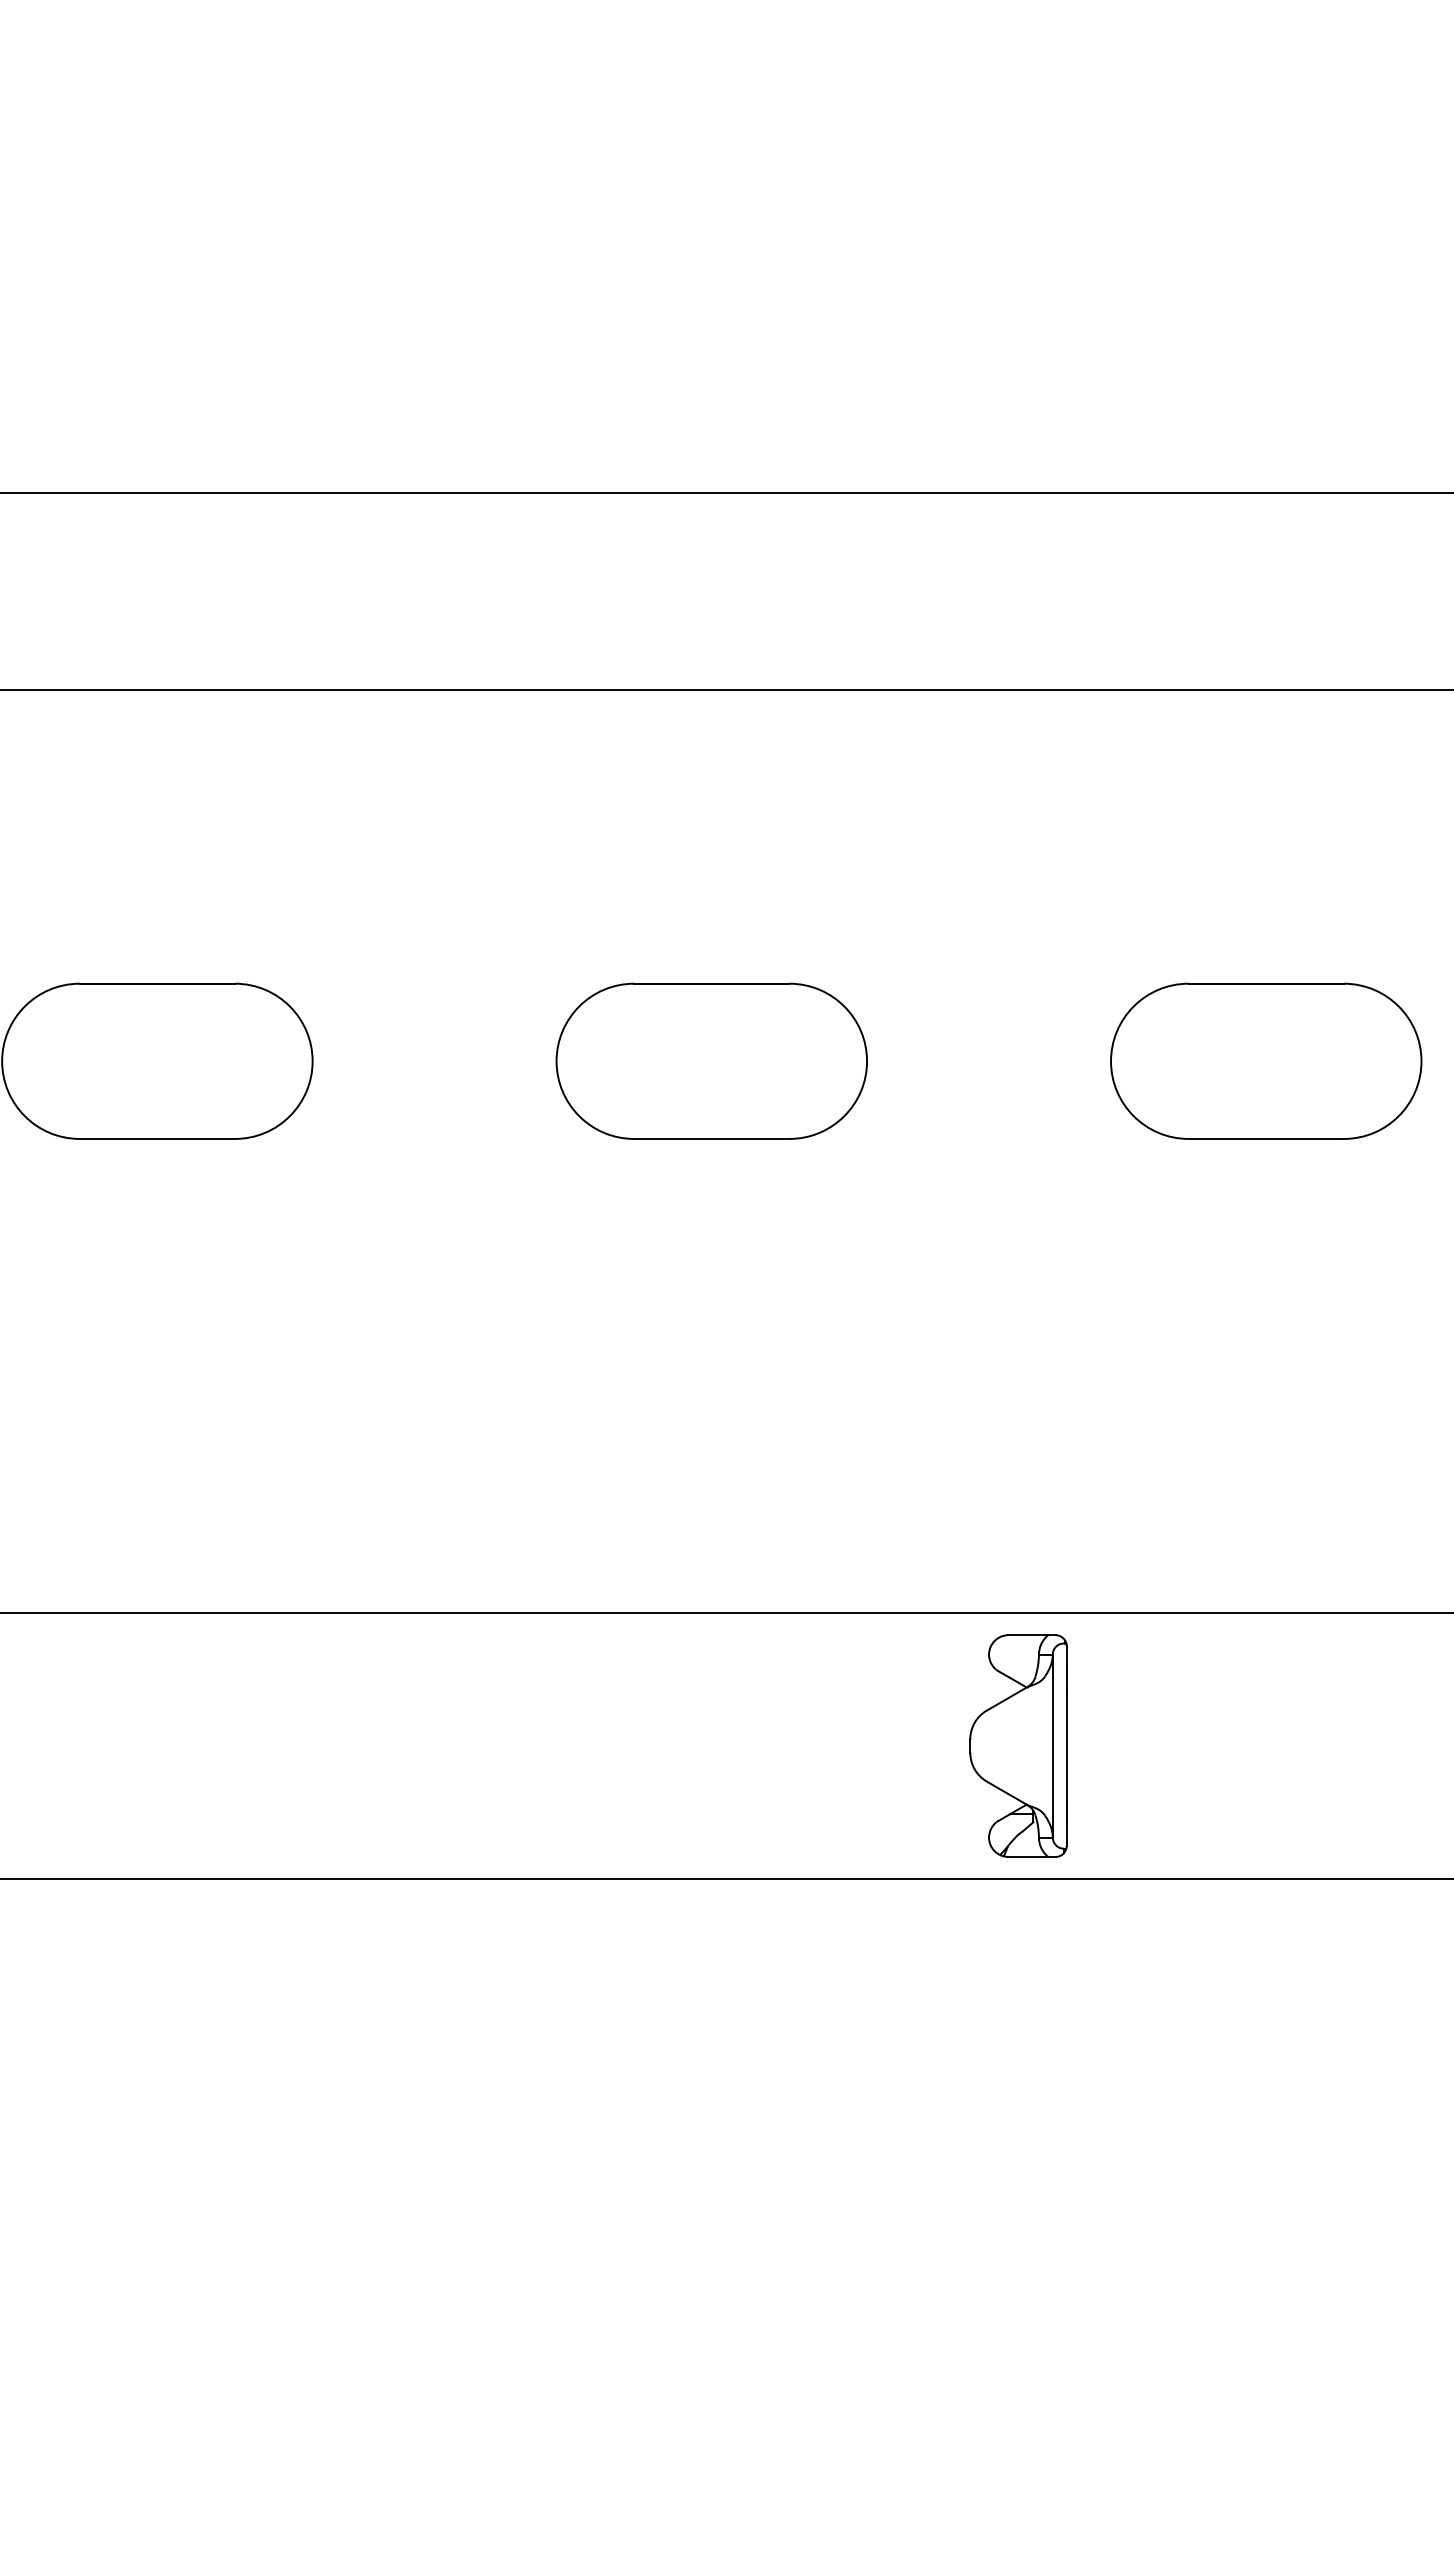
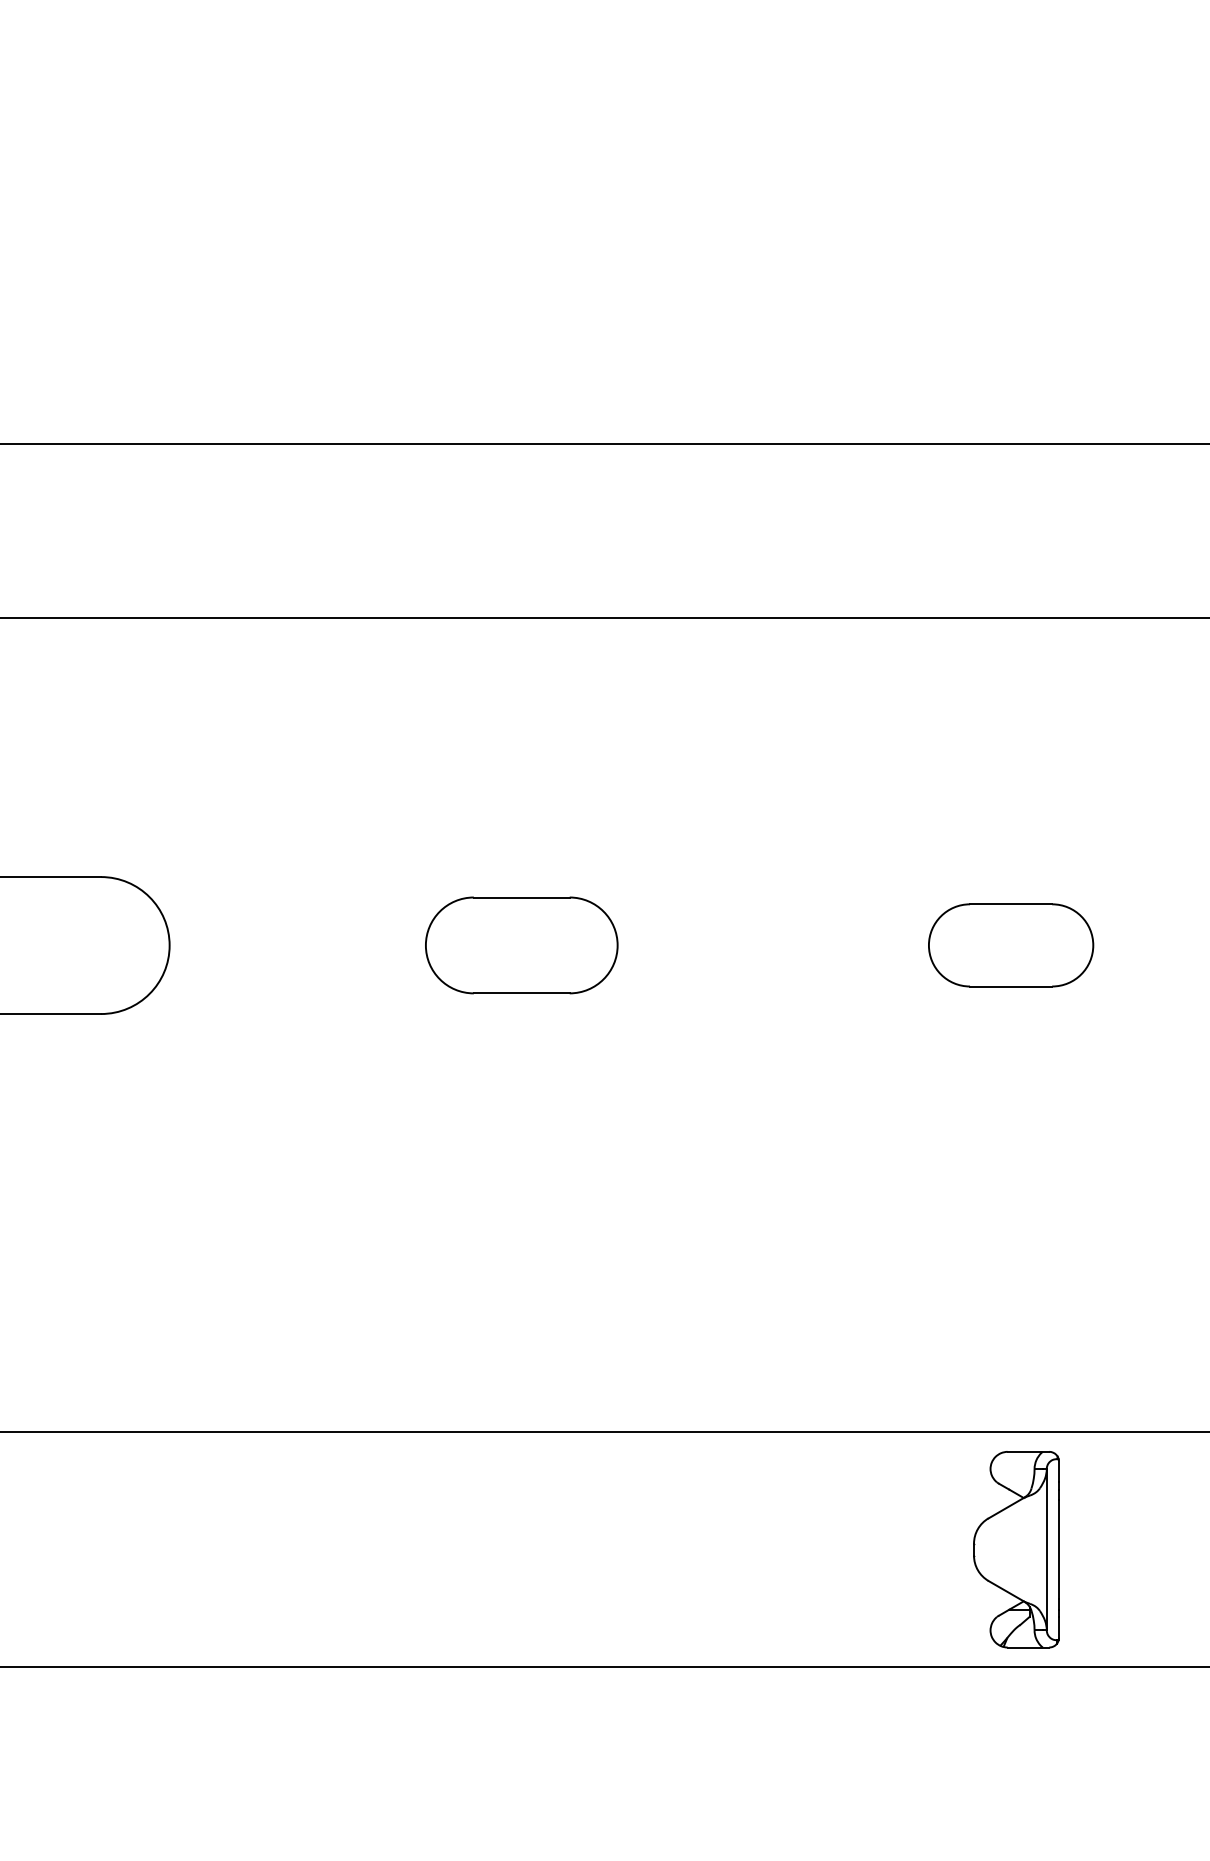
part: (711, 1060) -> (521, 944), size x0.7
part: (1266, 1060) -> (1011, 944), size x0.6
part: (1018, 1745) -> (1016, 1549), moved

